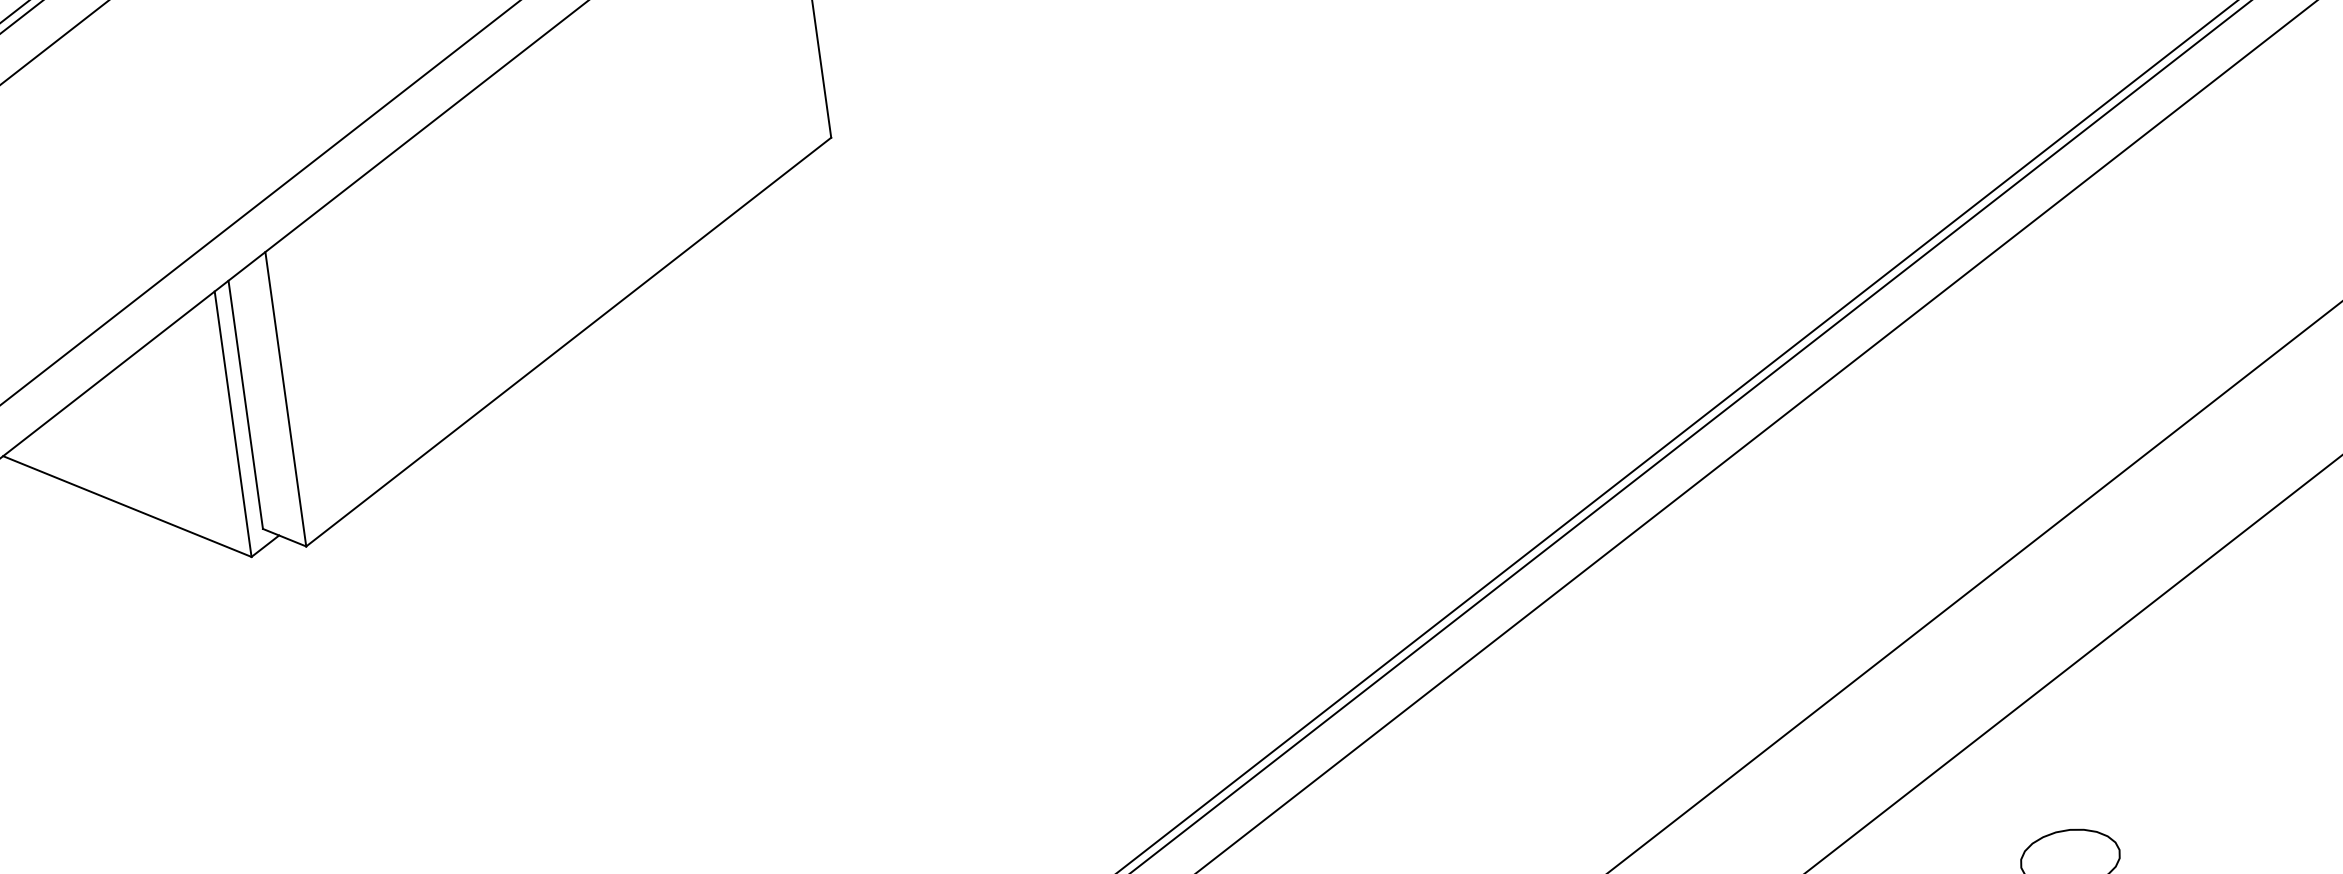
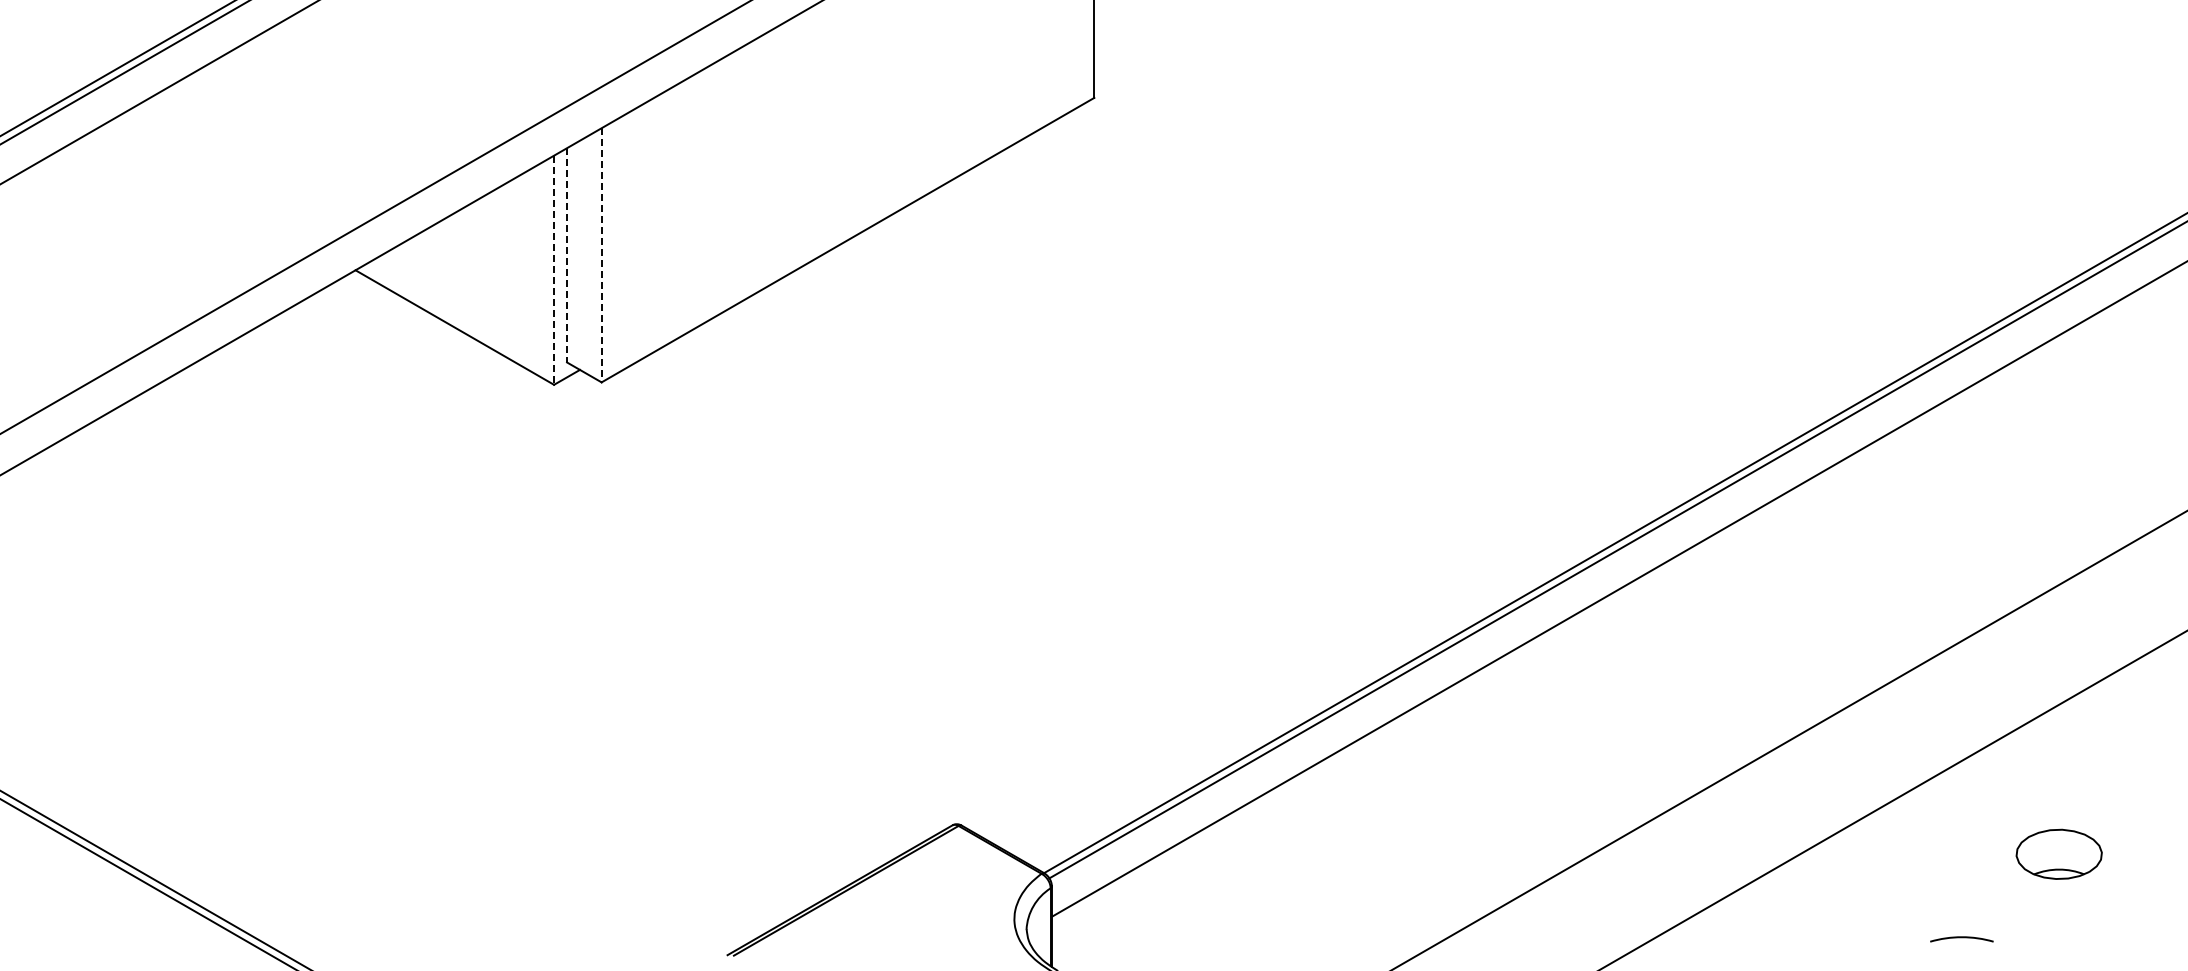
line: (285, 399) -> (601, 255), solid -> dashed
line: (246, 404) -> (567, 255), solid -> dashed
line: (233, 424) -> (554, 270), solid -> dashed

